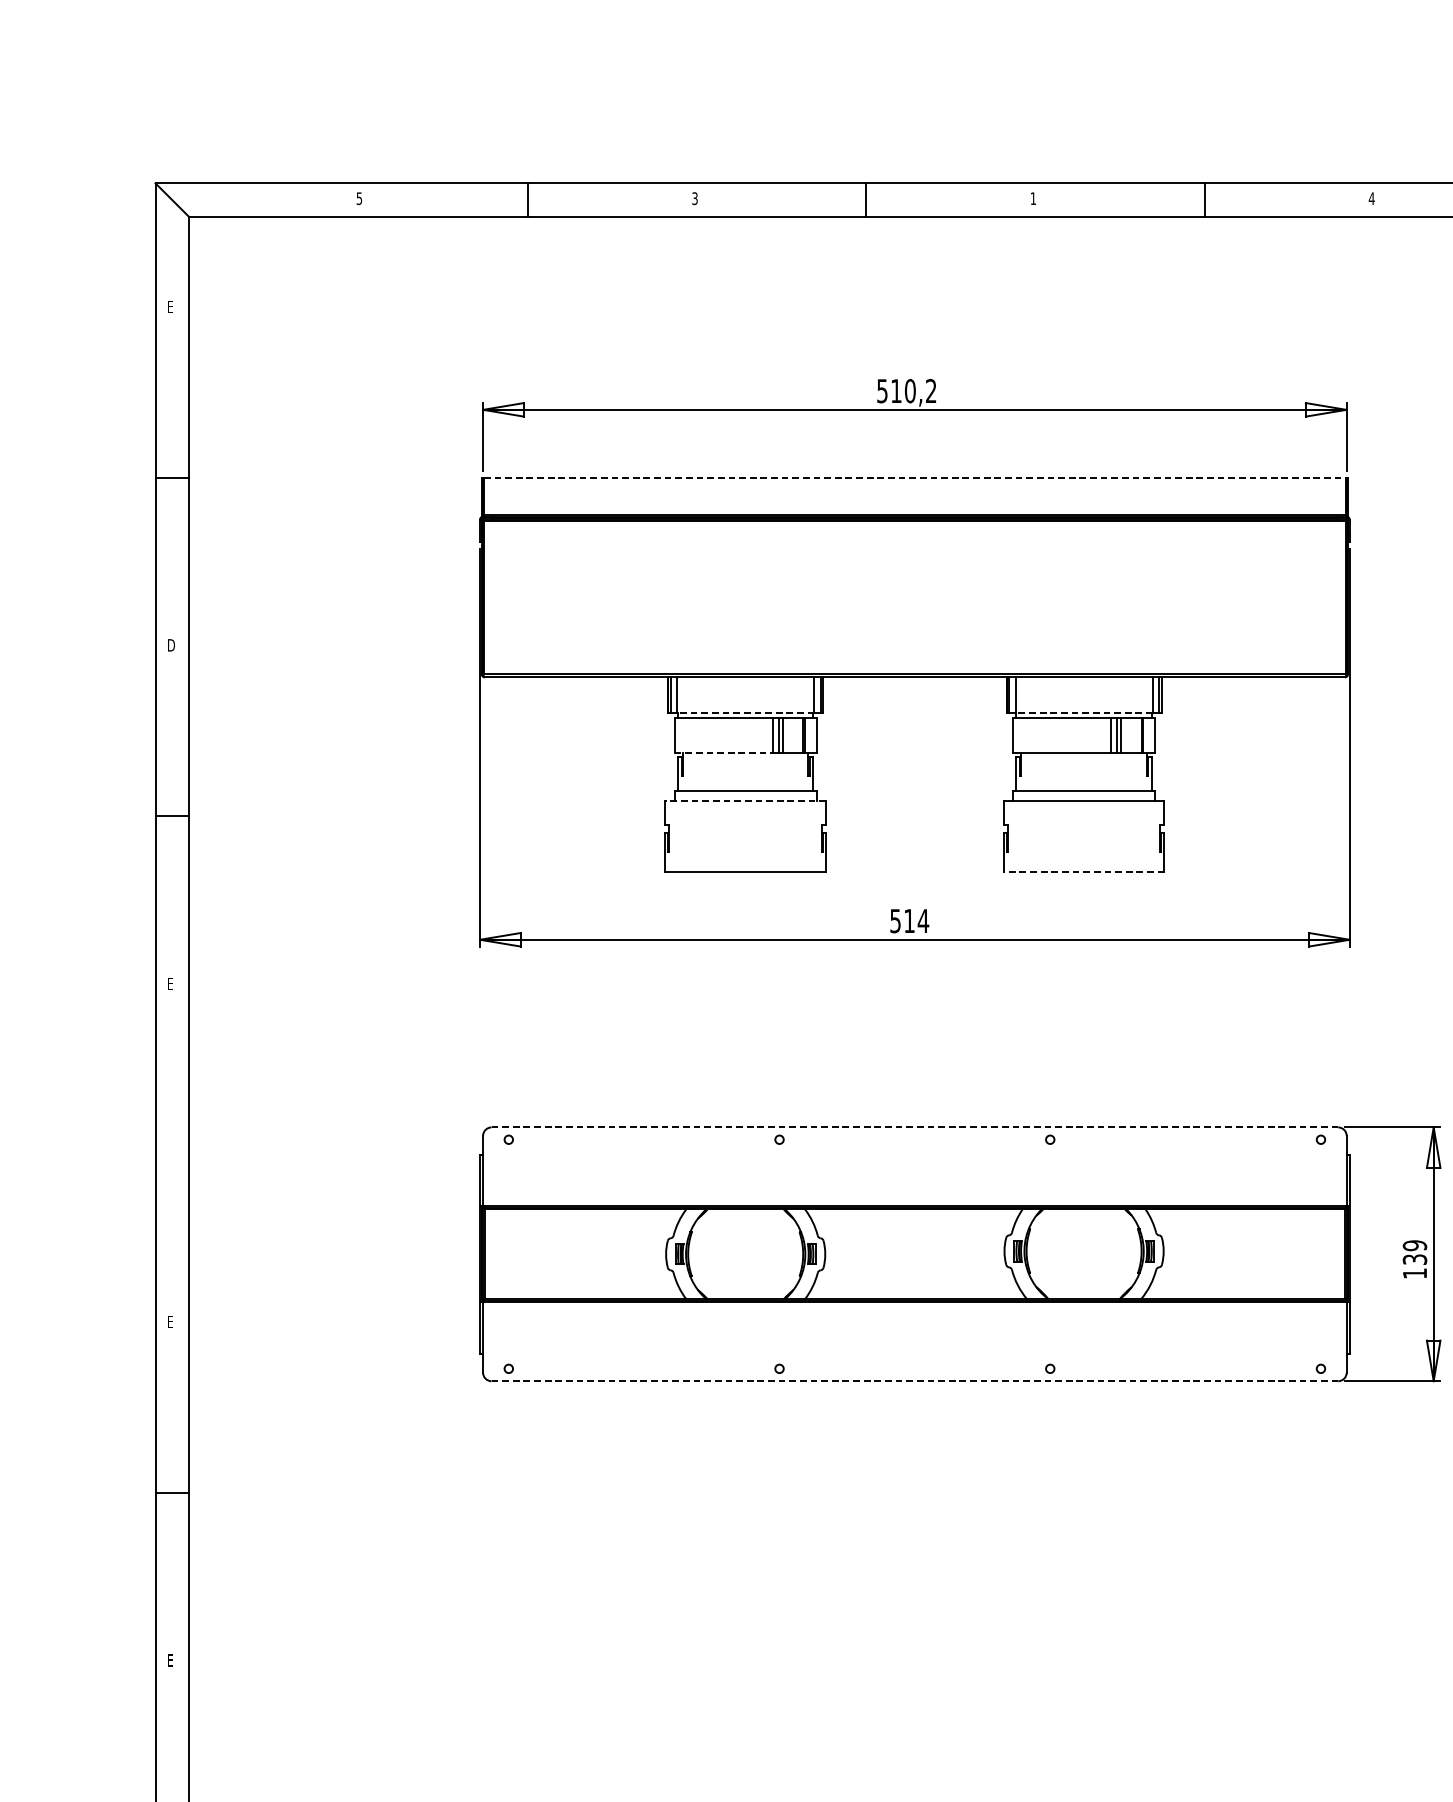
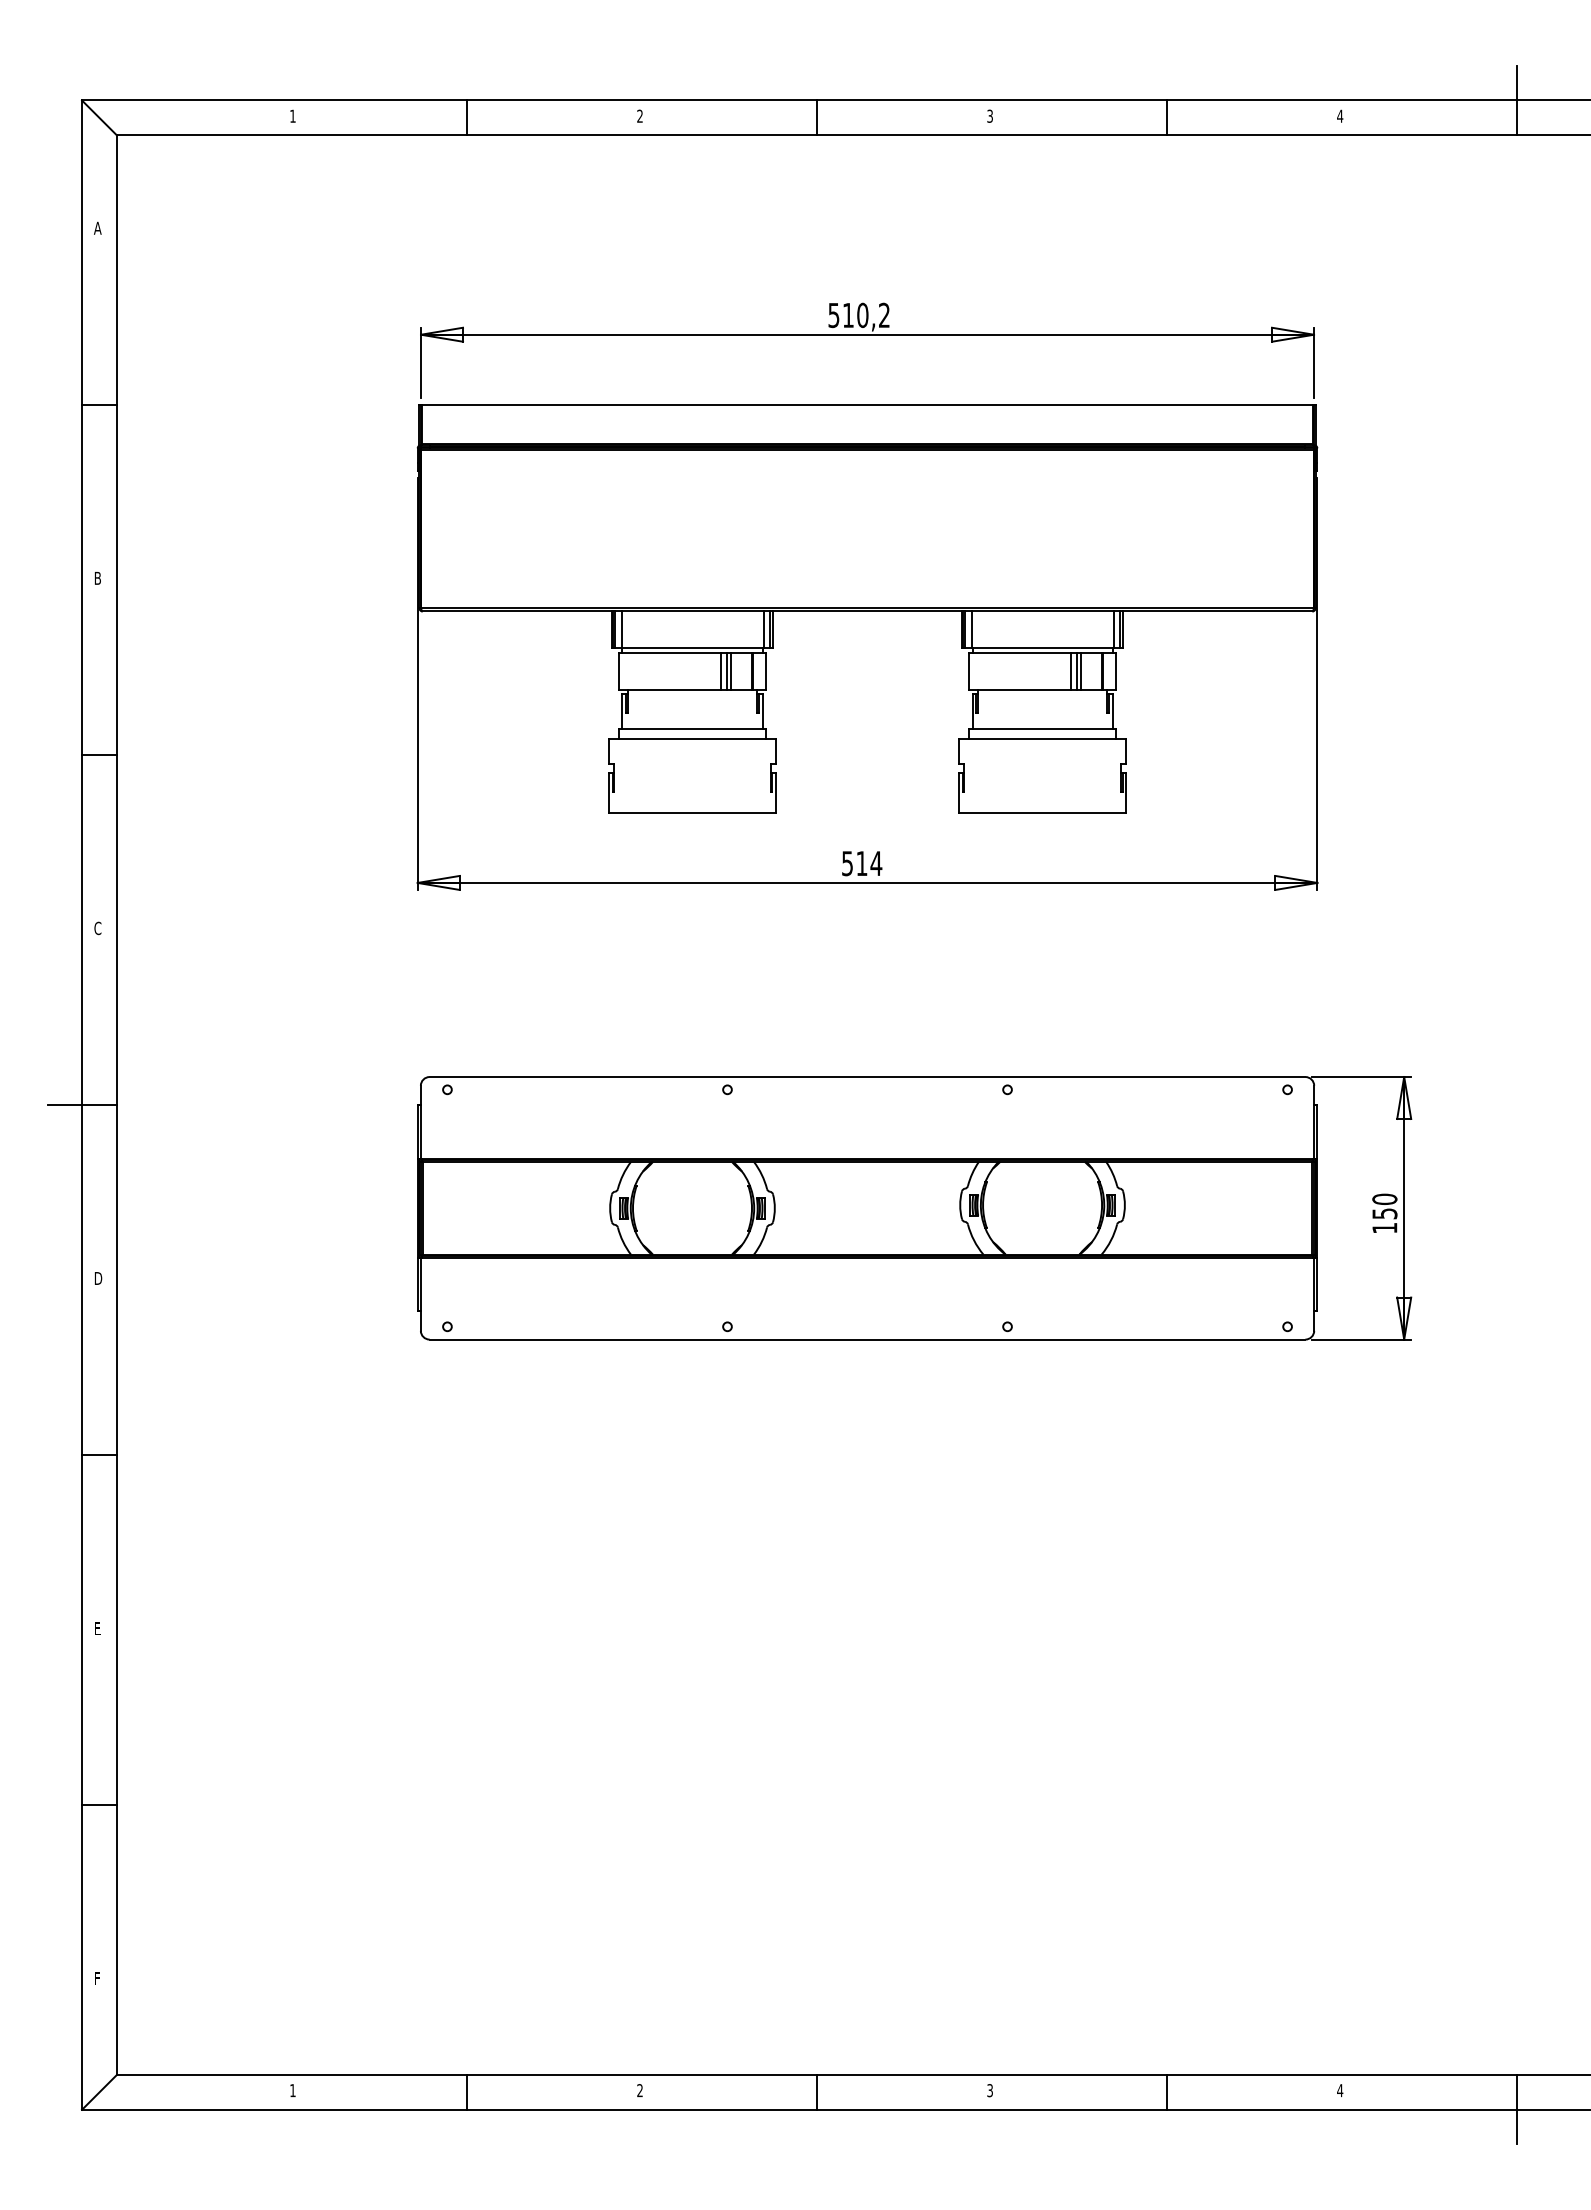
text: (359, 197) -> (292, 115), 5 -> 1
text: (1032, 197) -> (989, 115), 1 -> 3
text: (694, 198) -> (639, 116), 3 -> 2
text: (170, 306) -> (97, 227), E -> A
line: (914, 477) -> (867, 404), dashed -> solid
text: (172, 645) -> (99, 578), D -> B
line: (745, 713) -> (692, 648), dashed -> solid
line: (1084, 713) -> (1042, 648), dashed -> solid
line: (723, 753) -> (669, 690), dashed -> solid
line: (745, 801) -> (692, 739), dashed -> solid
line: (1084, 871) -> (1042, 812), dashed -> solid
text: (170, 983) -> (97, 928), E -> C
line: (914, 1127) -> (867, 1077), dashed -> solid
line: (156, 1154) -> (82, 1105), added
text: (1414, 1251) -> (1384, 1205), 139 -> 150
text: (171, 1322) -> (98, 1278), E -> D
line: (914, 1381) -> (867, 1339), dashed -> solid

